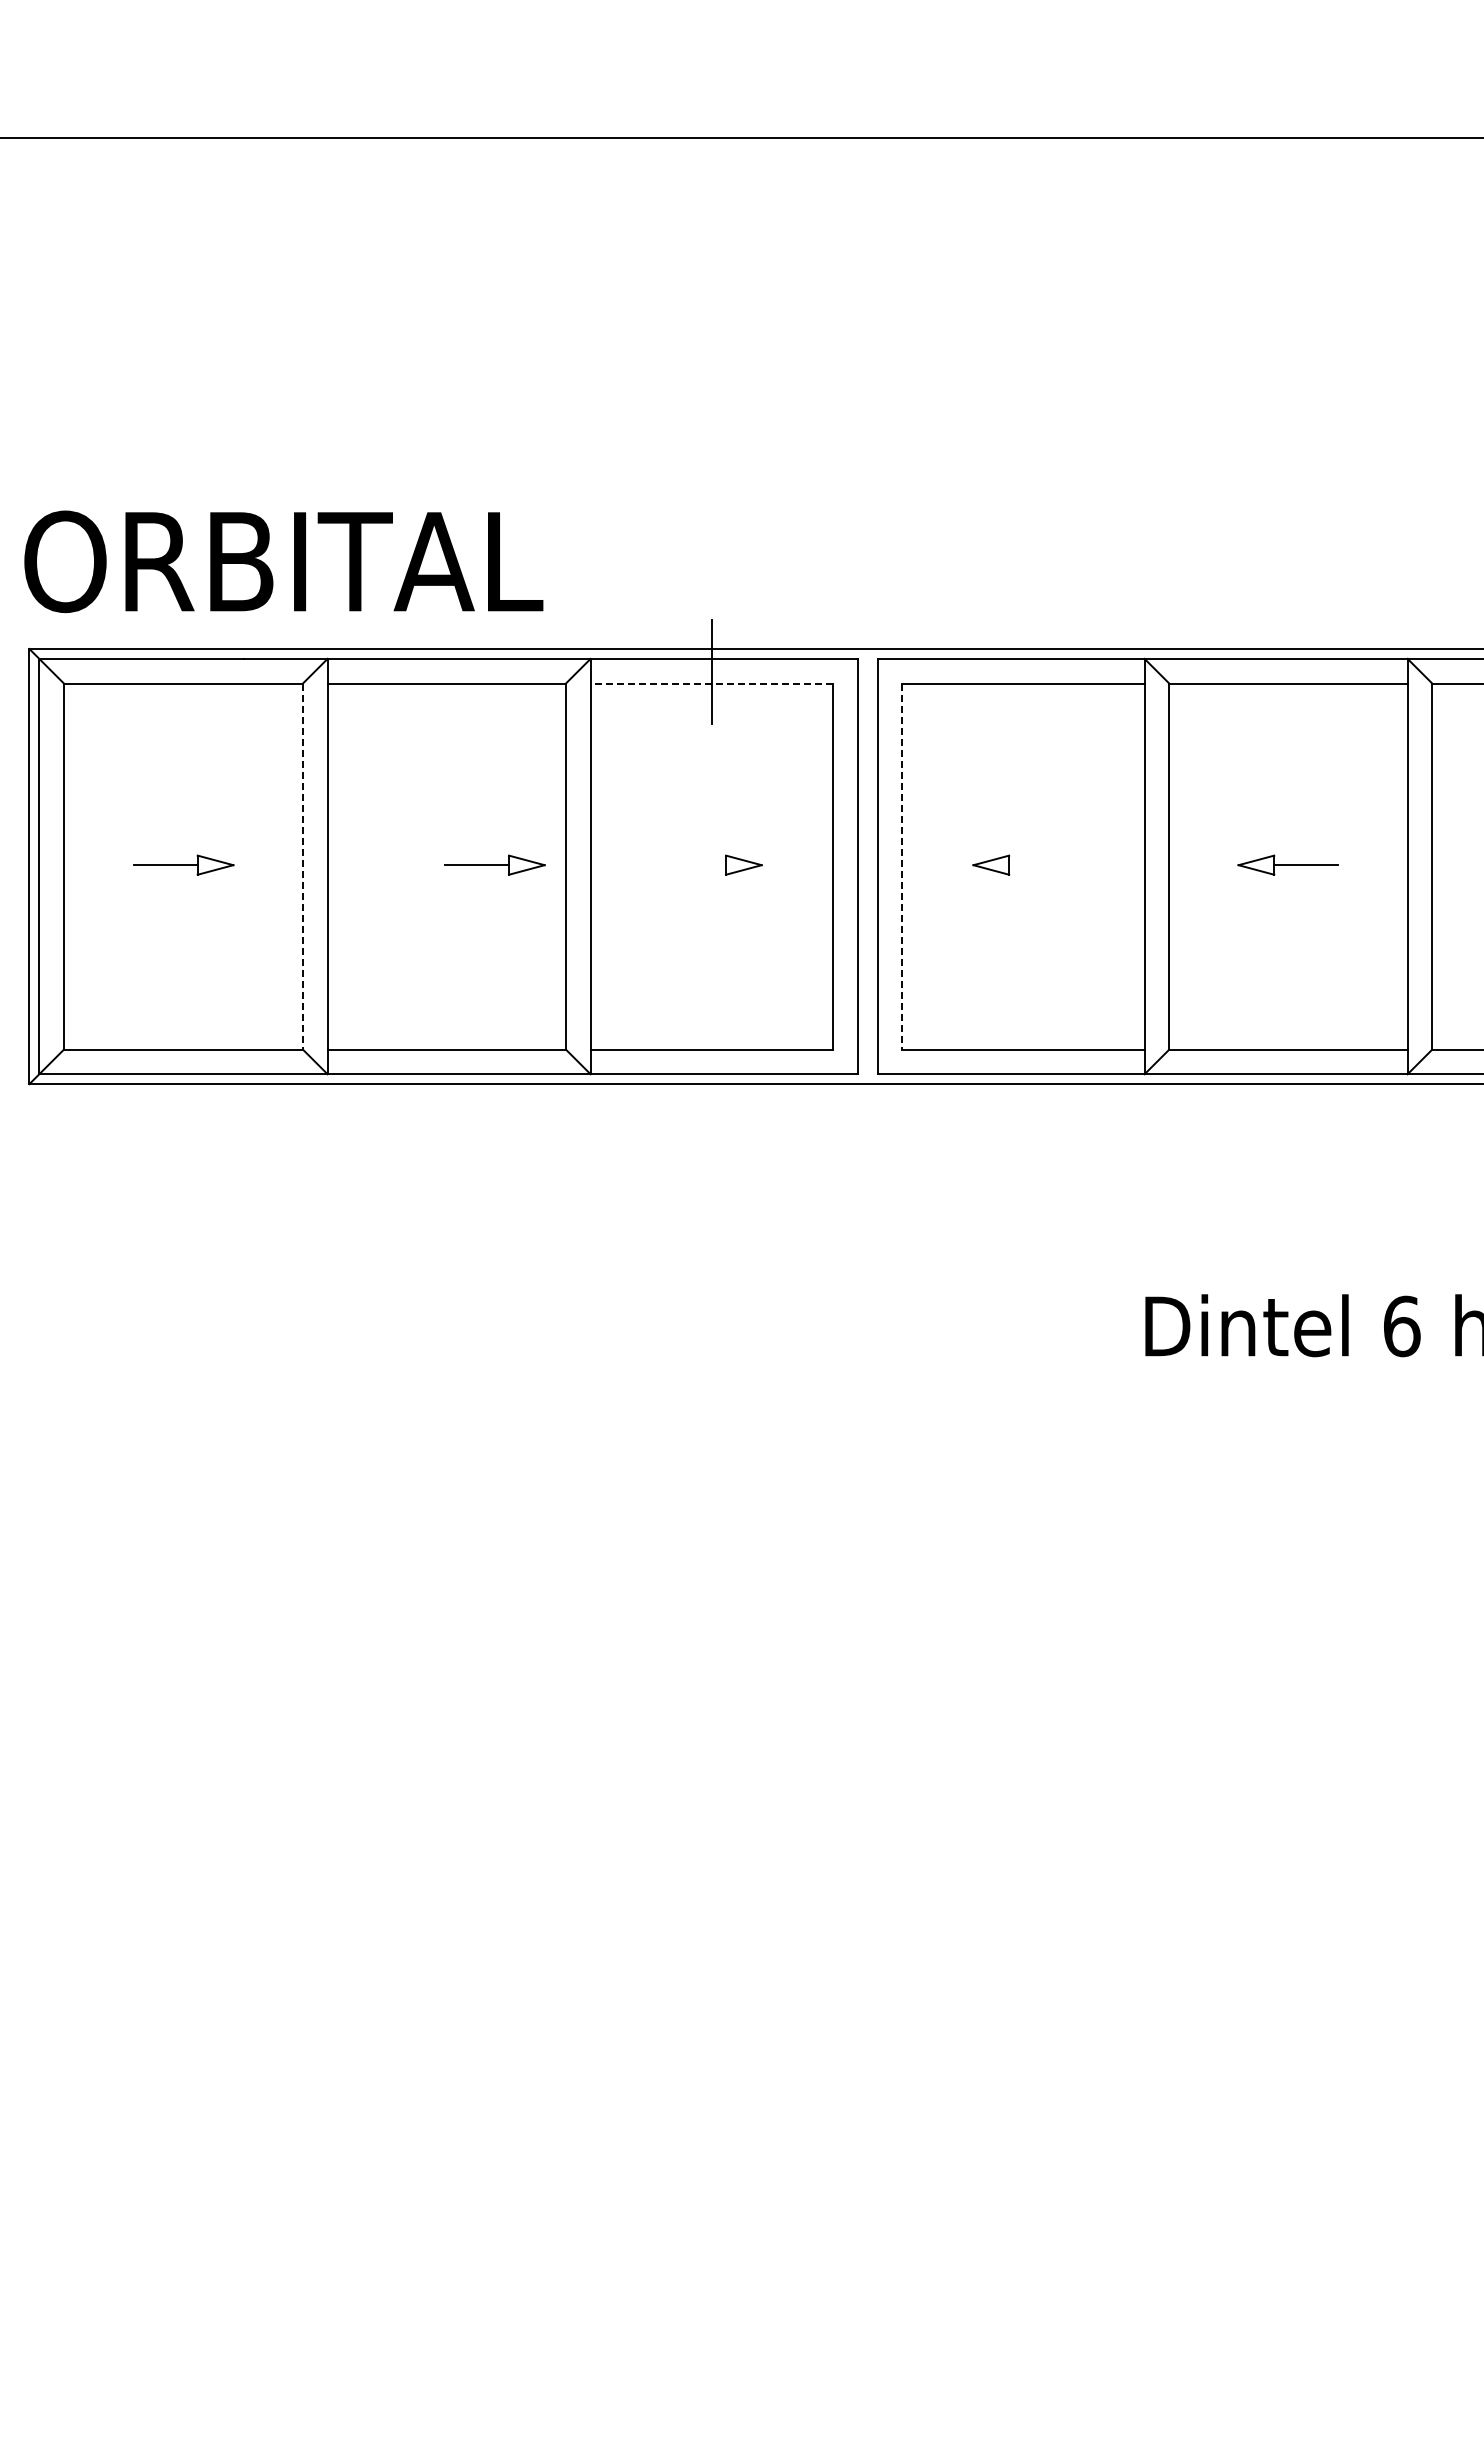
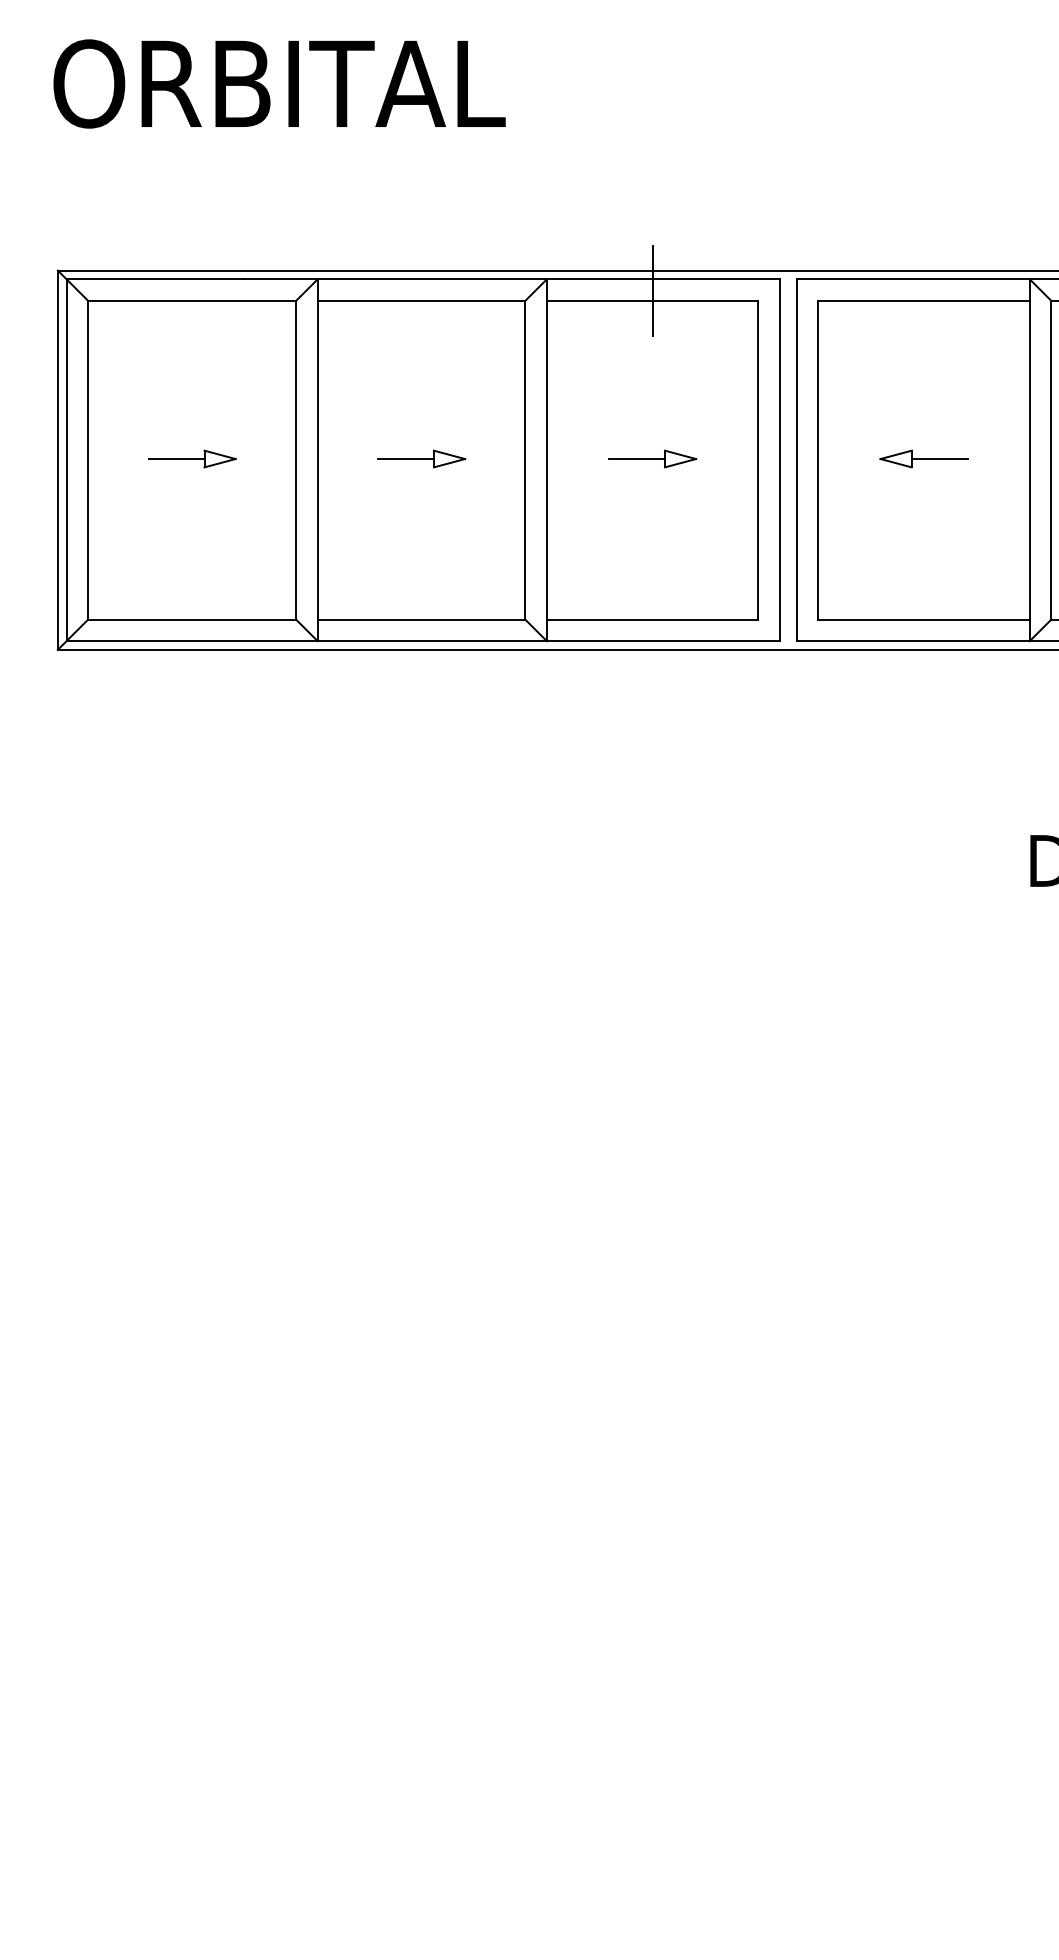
text: (283, 561) -> (279, 83), moved
line: (711, 683) -> (652, 300), dashed -> solid
part: (494, 864) -> (421, 458), moved
line: (693, 865) -> (636, 459), added
line: (1041, 865) -> (939, 459), added
line: (302, 866) -> (295, 460), dashed -> solid
line: (902, 866) -> (818, 460), dashed -> solid

